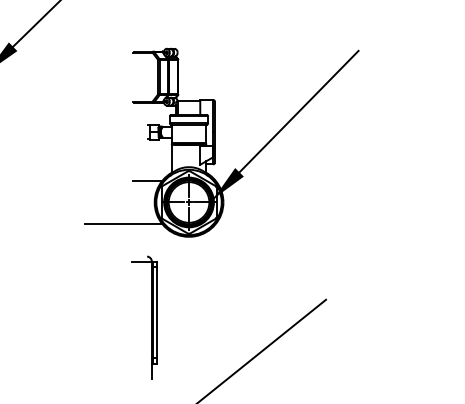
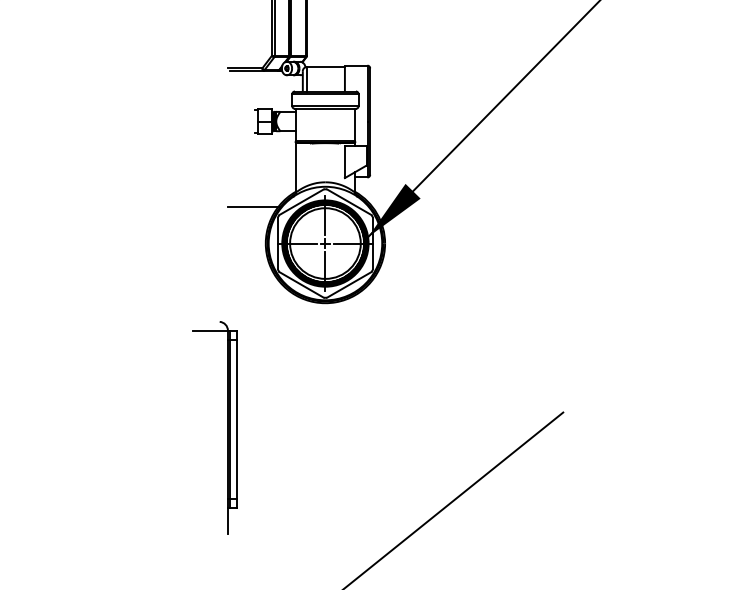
line: (123, 223) -> (211, 280), removed
part: (151, 317) -> (227, 427), moved

